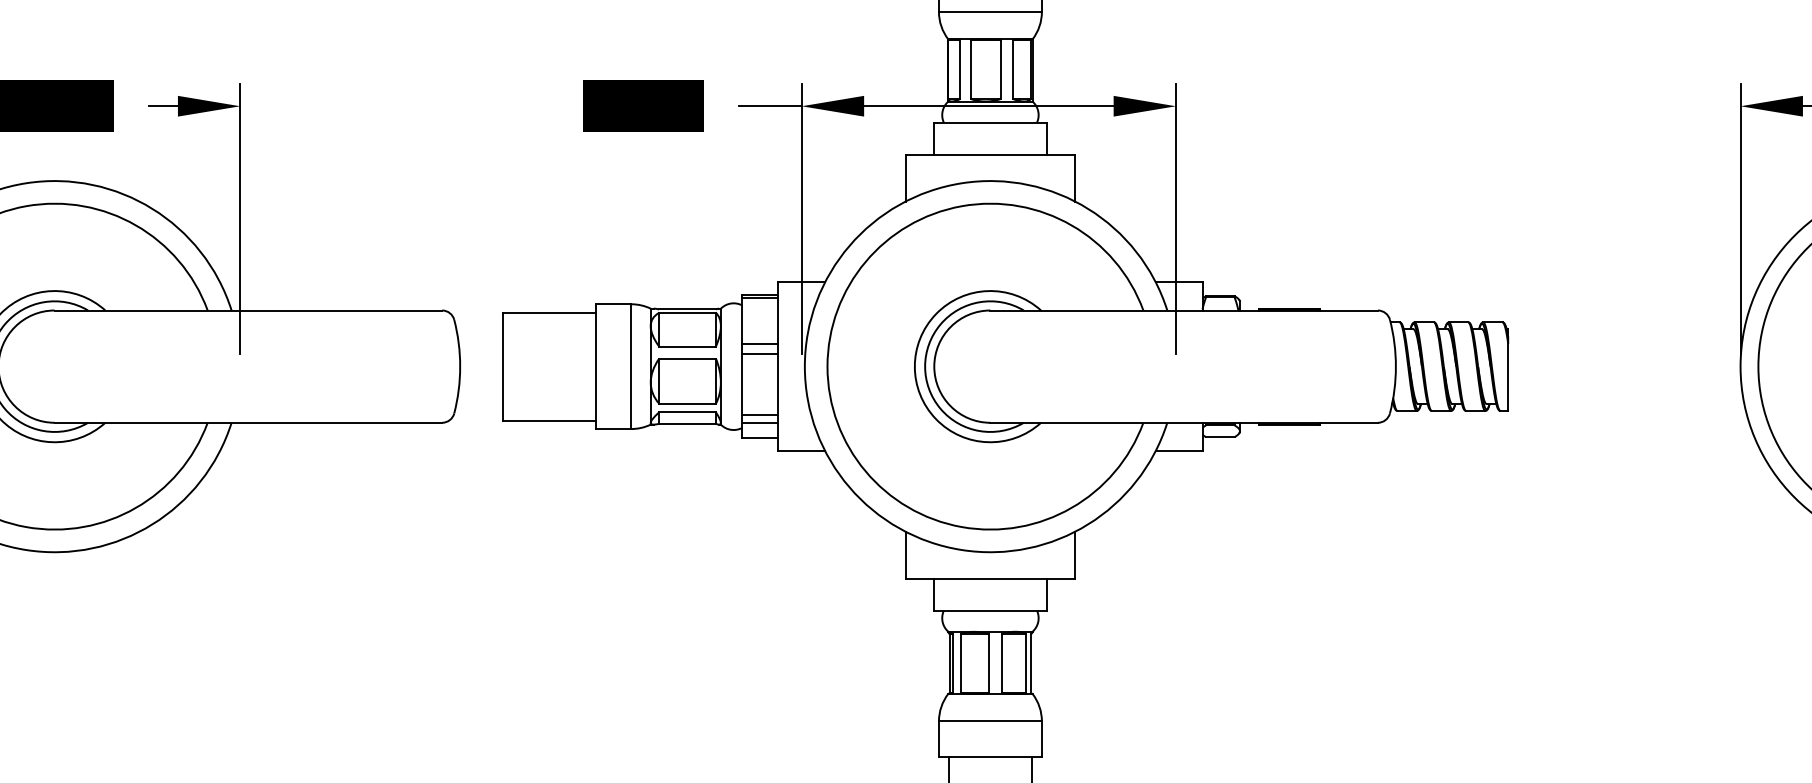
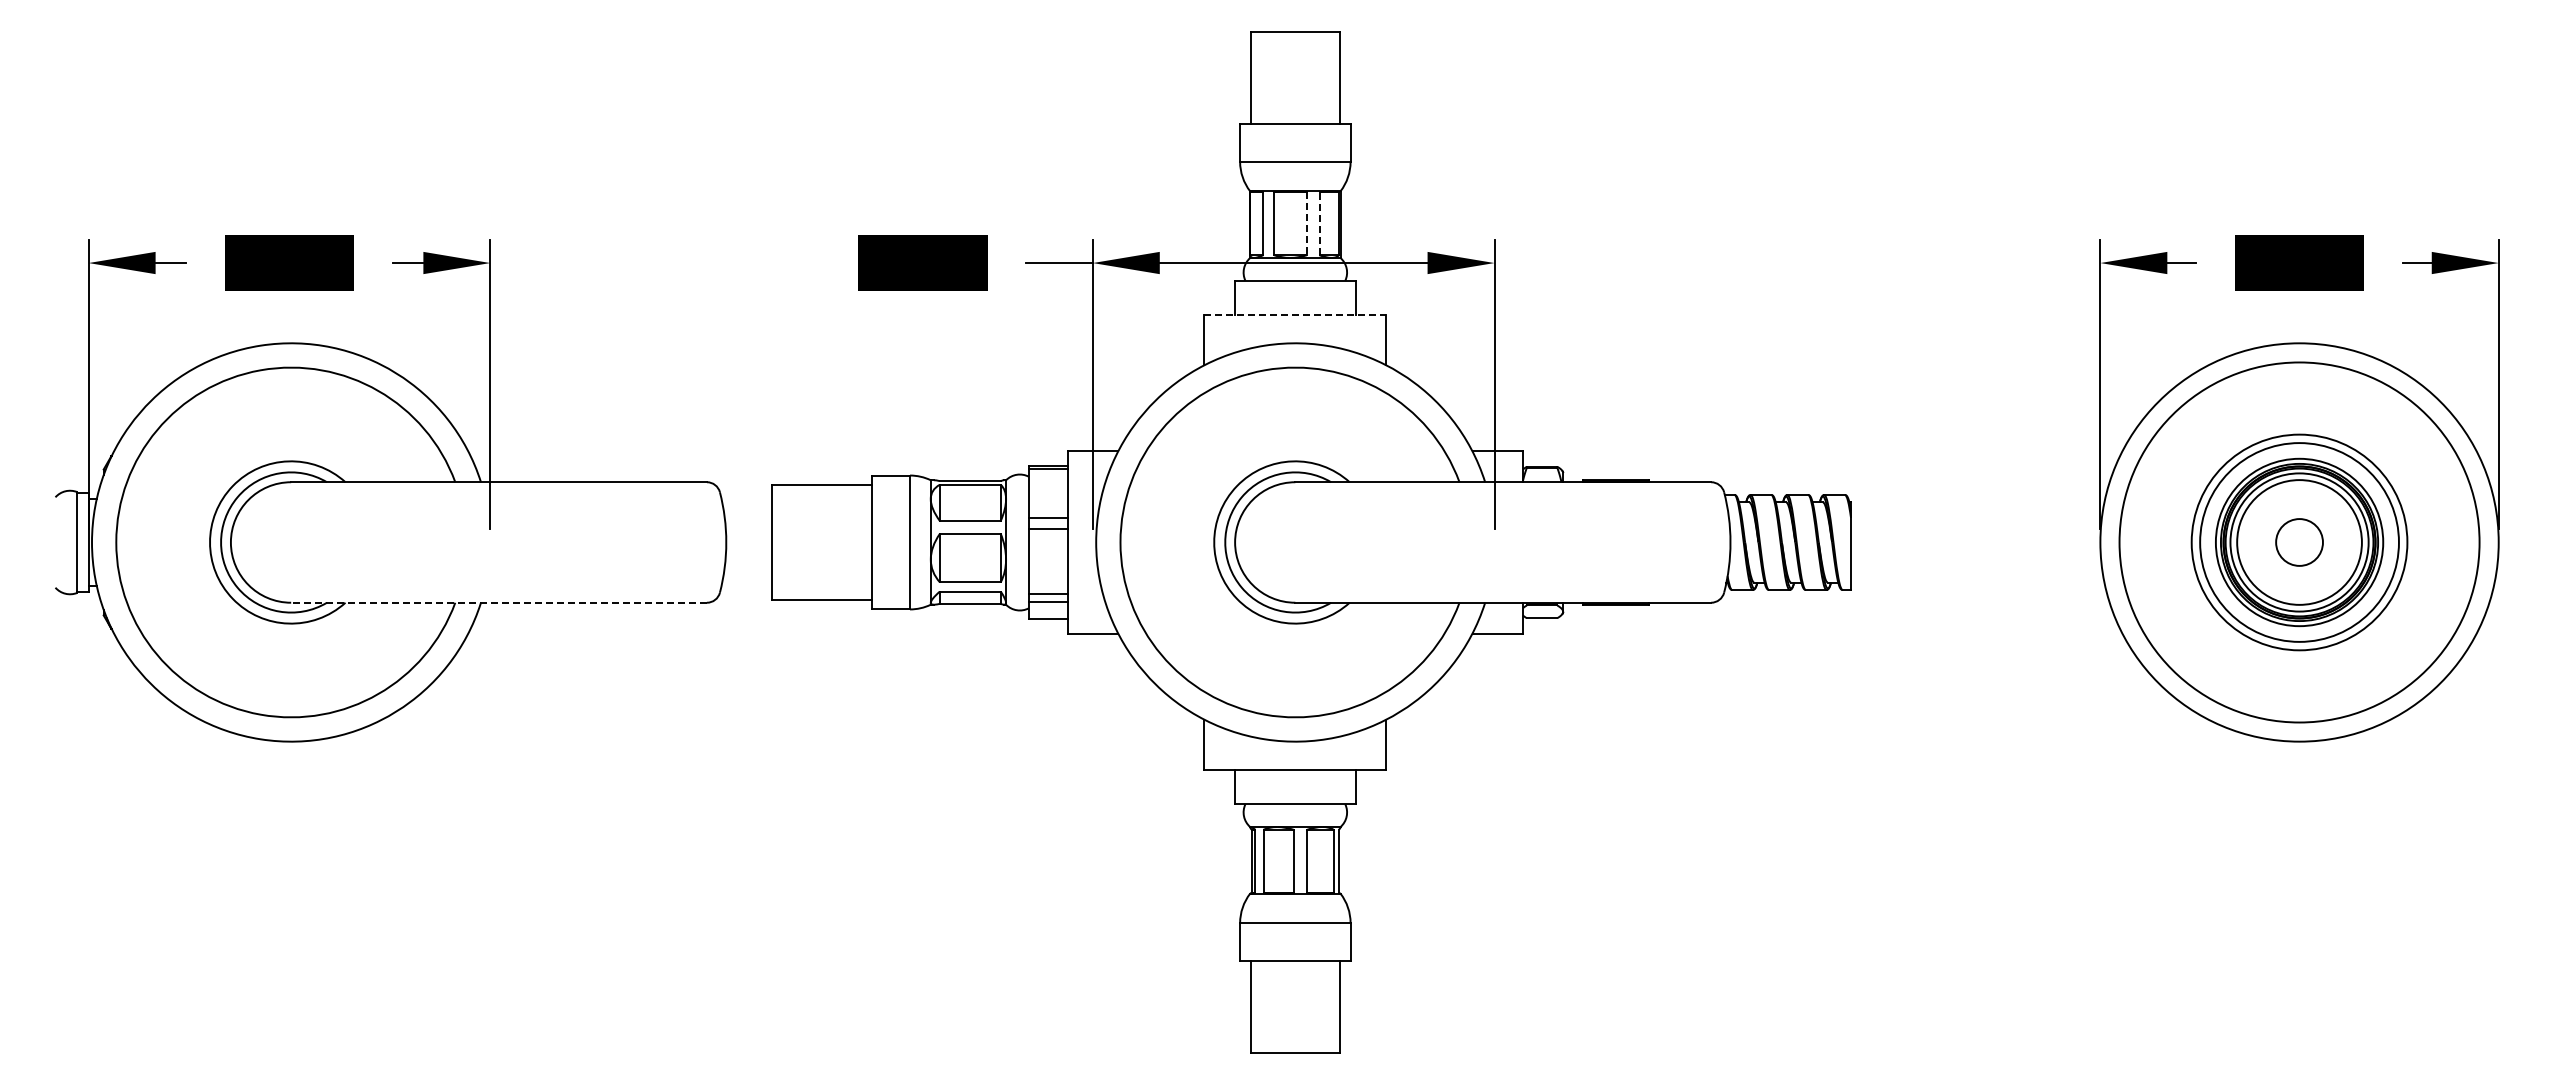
line: (1000, 69) -> (1306, 223), solid -> dashed
line: (1012, 69) -> (1319, 223), solid -> dashed
line: (990, 154) -> (1295, 314), solid -> dashed
line: (248, 422) -> (499, 602), solid -> dashed

